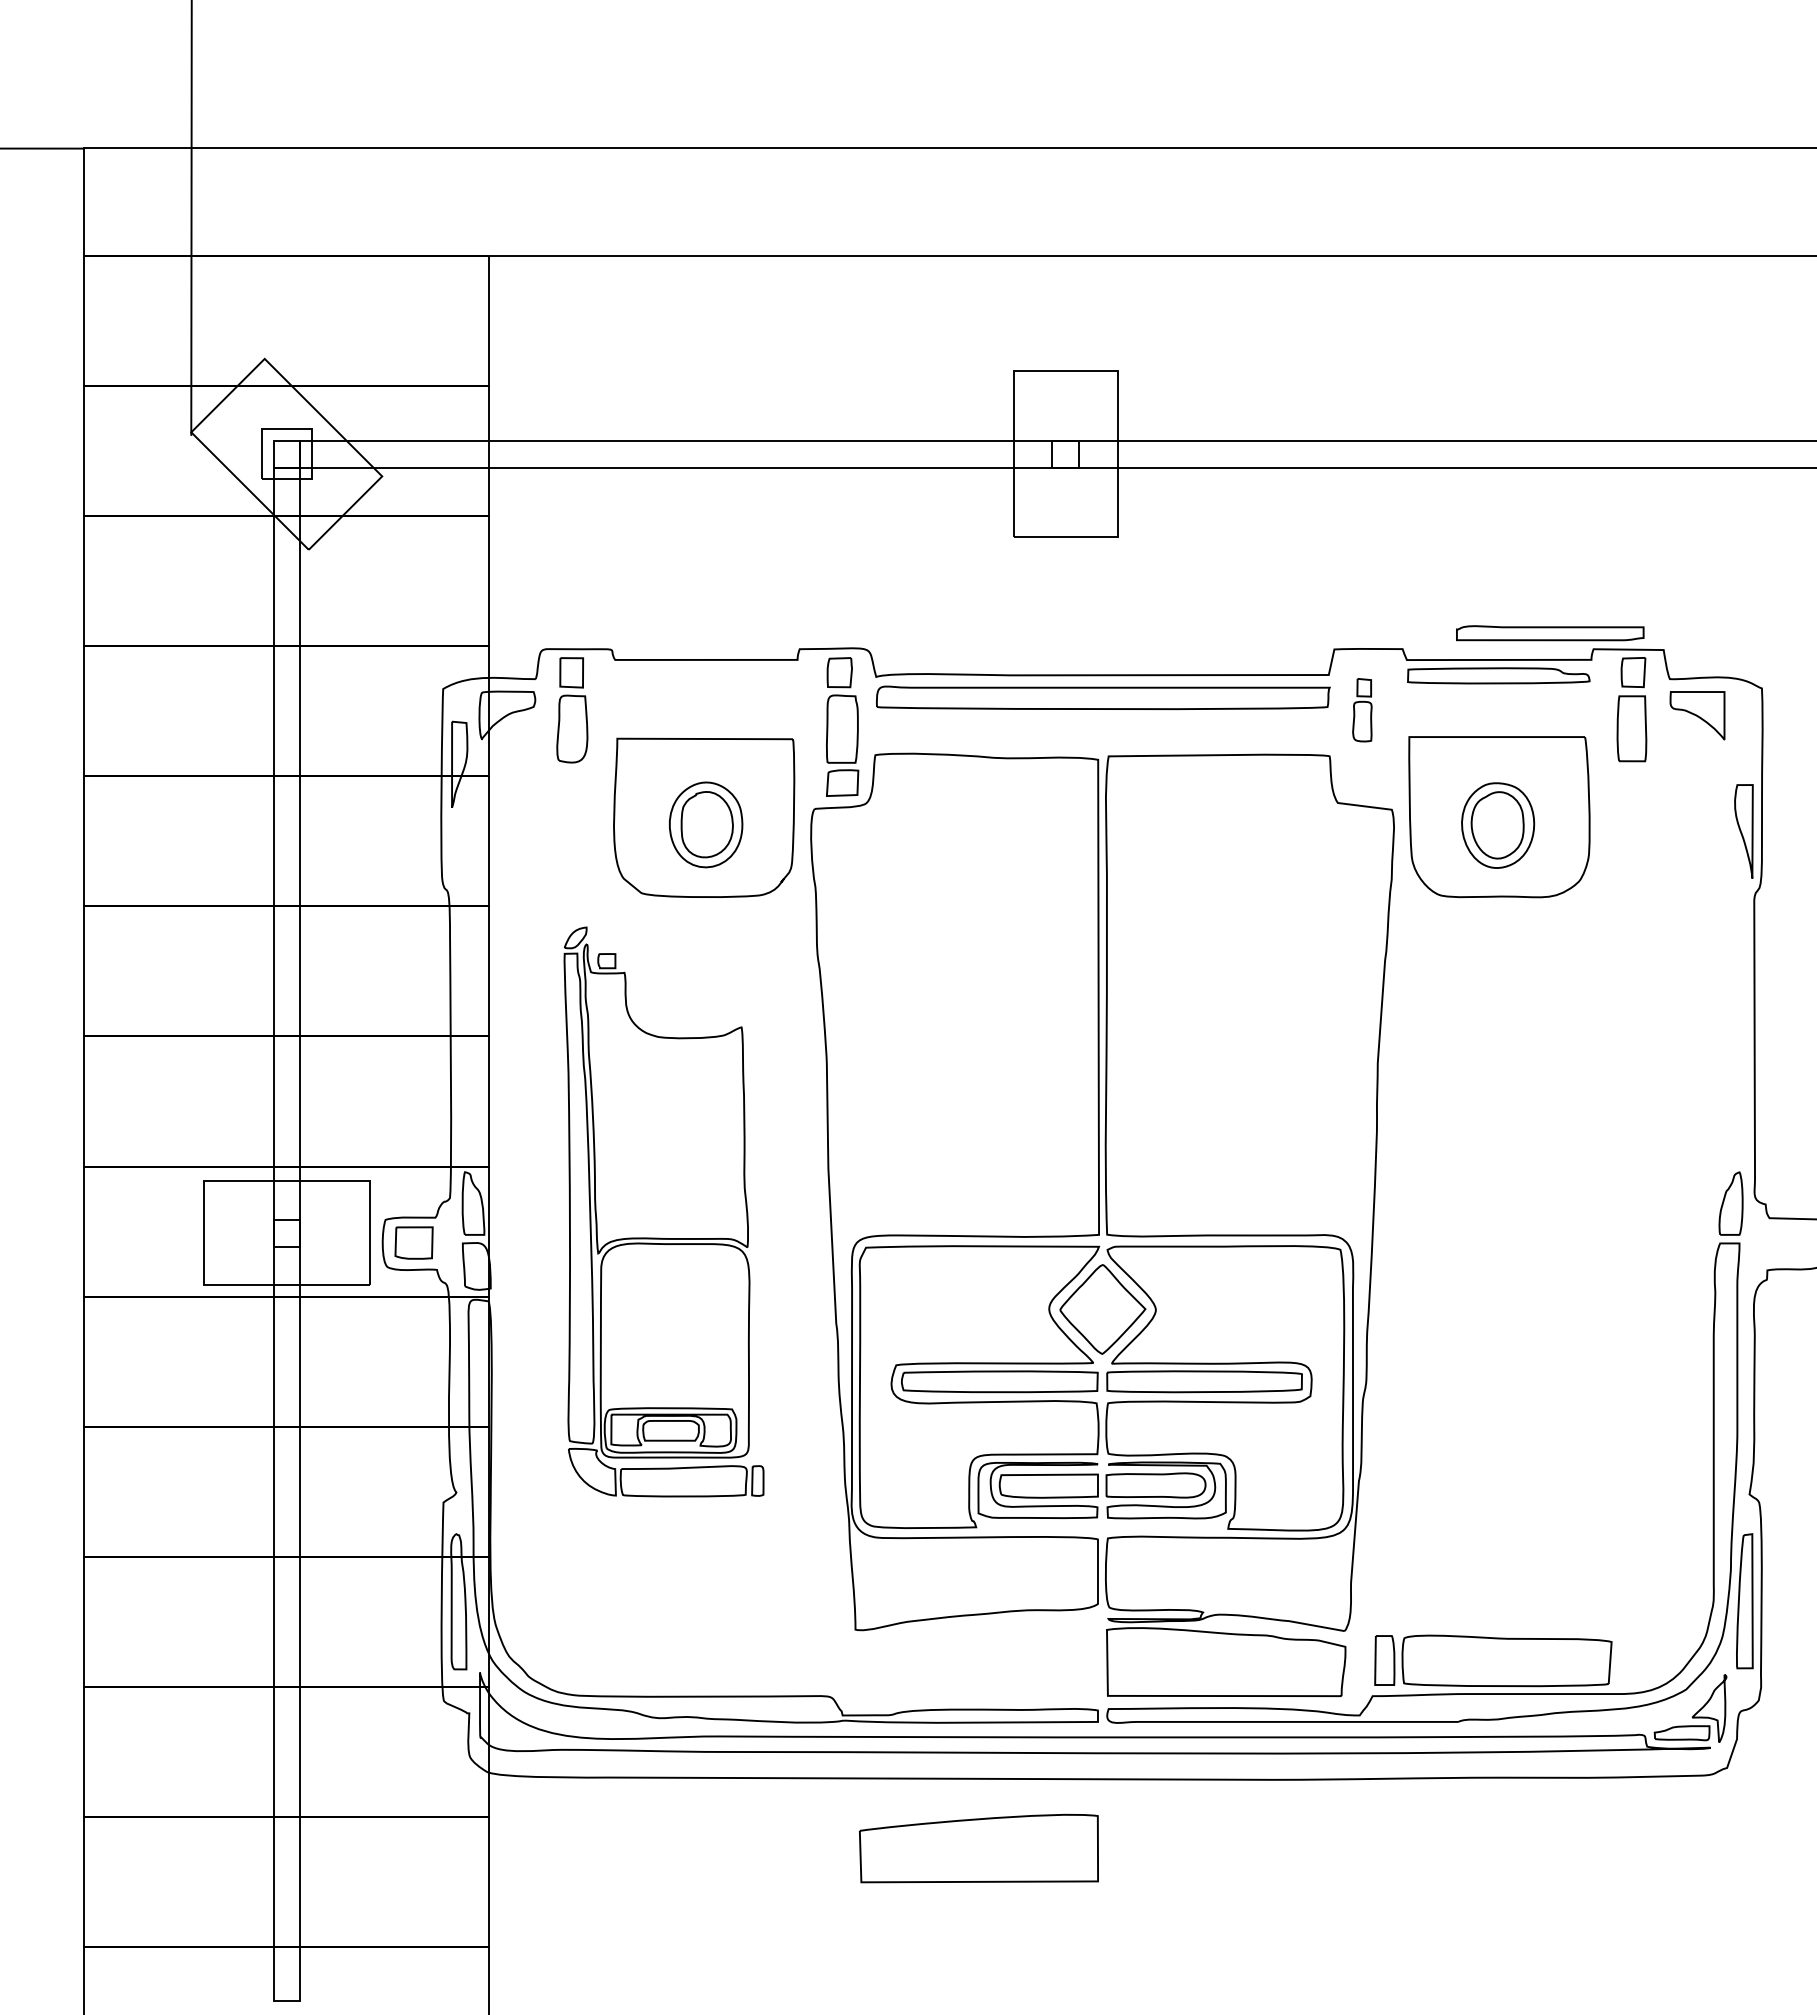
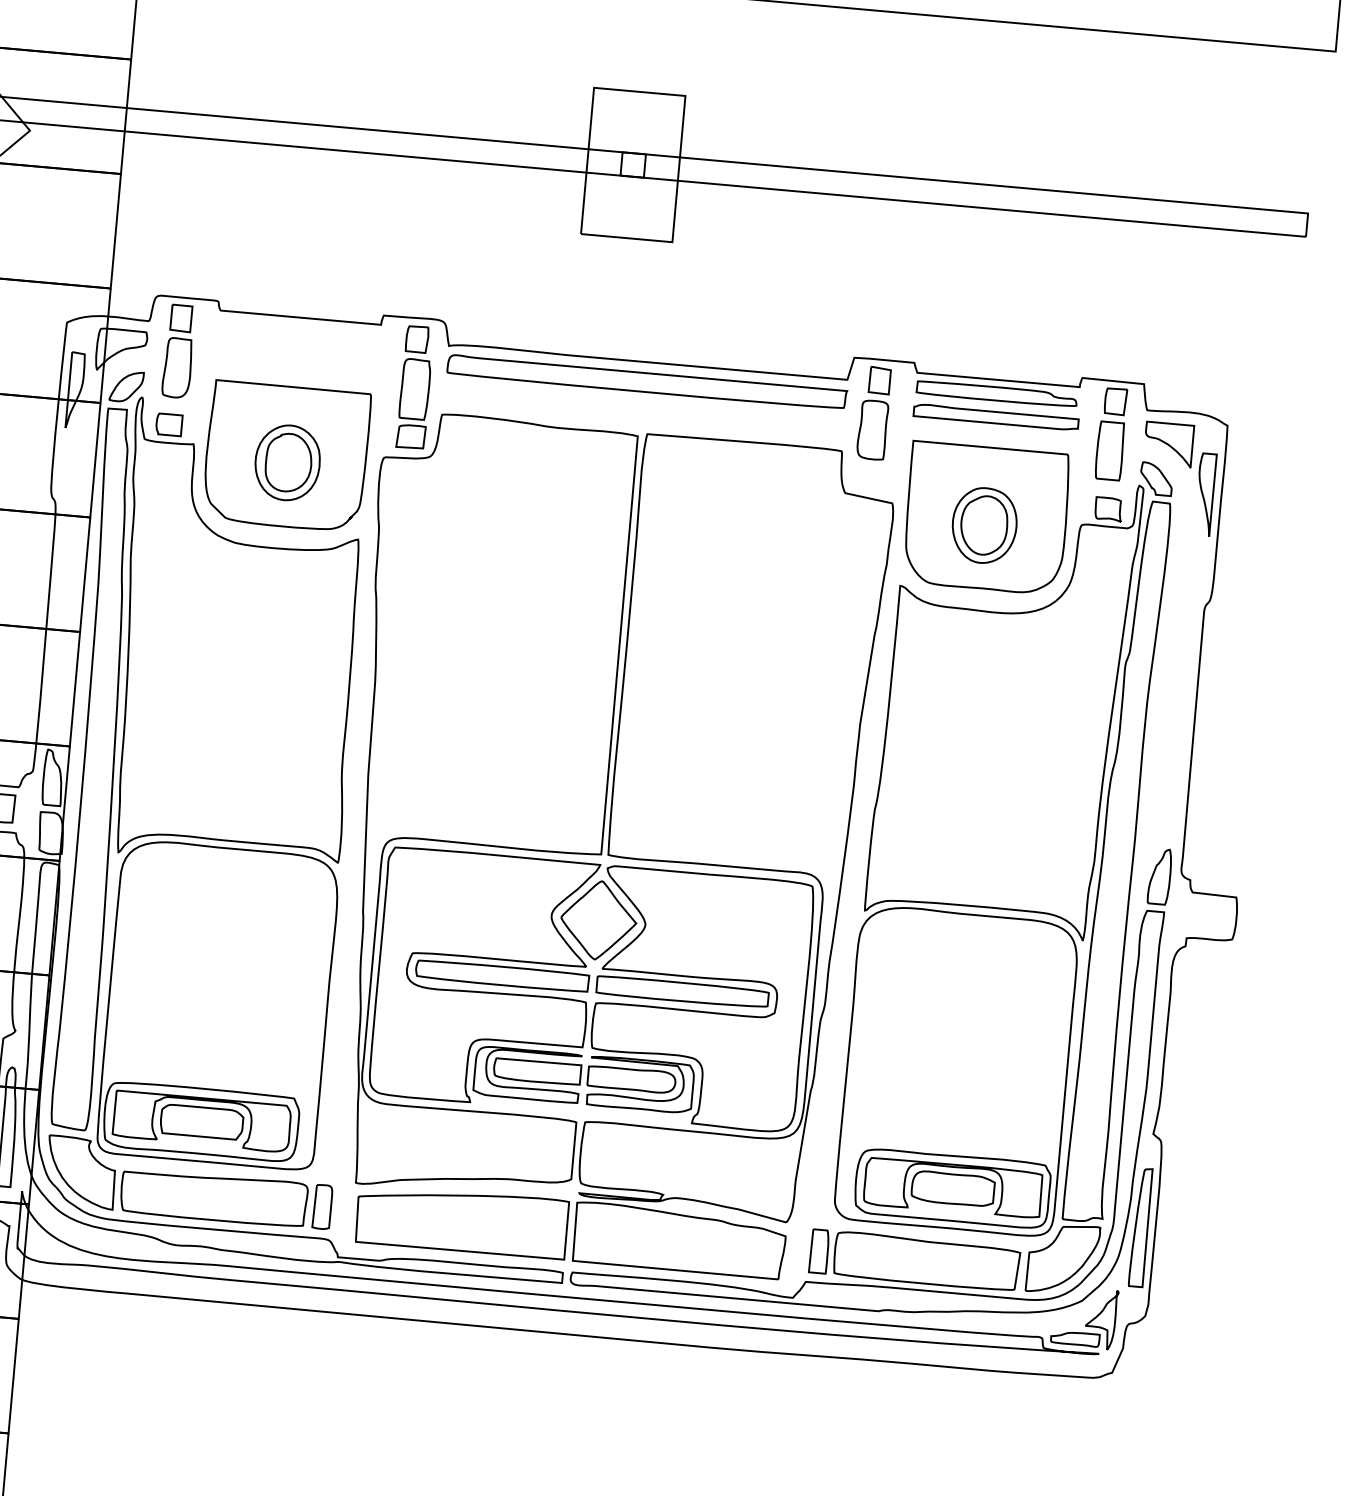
part: (1550, 633) -> (996, 417), moved
part: (1362, 710) -> (874, 413), size x1.67
part: (1743, 831) -> (1205, 494), moved
part: (663, 1211) -> (219, 799), size x1.67
part: (1551, 1211) -> (1001, 869), added
part: (978, 1848) -> (461, 1221), moved

